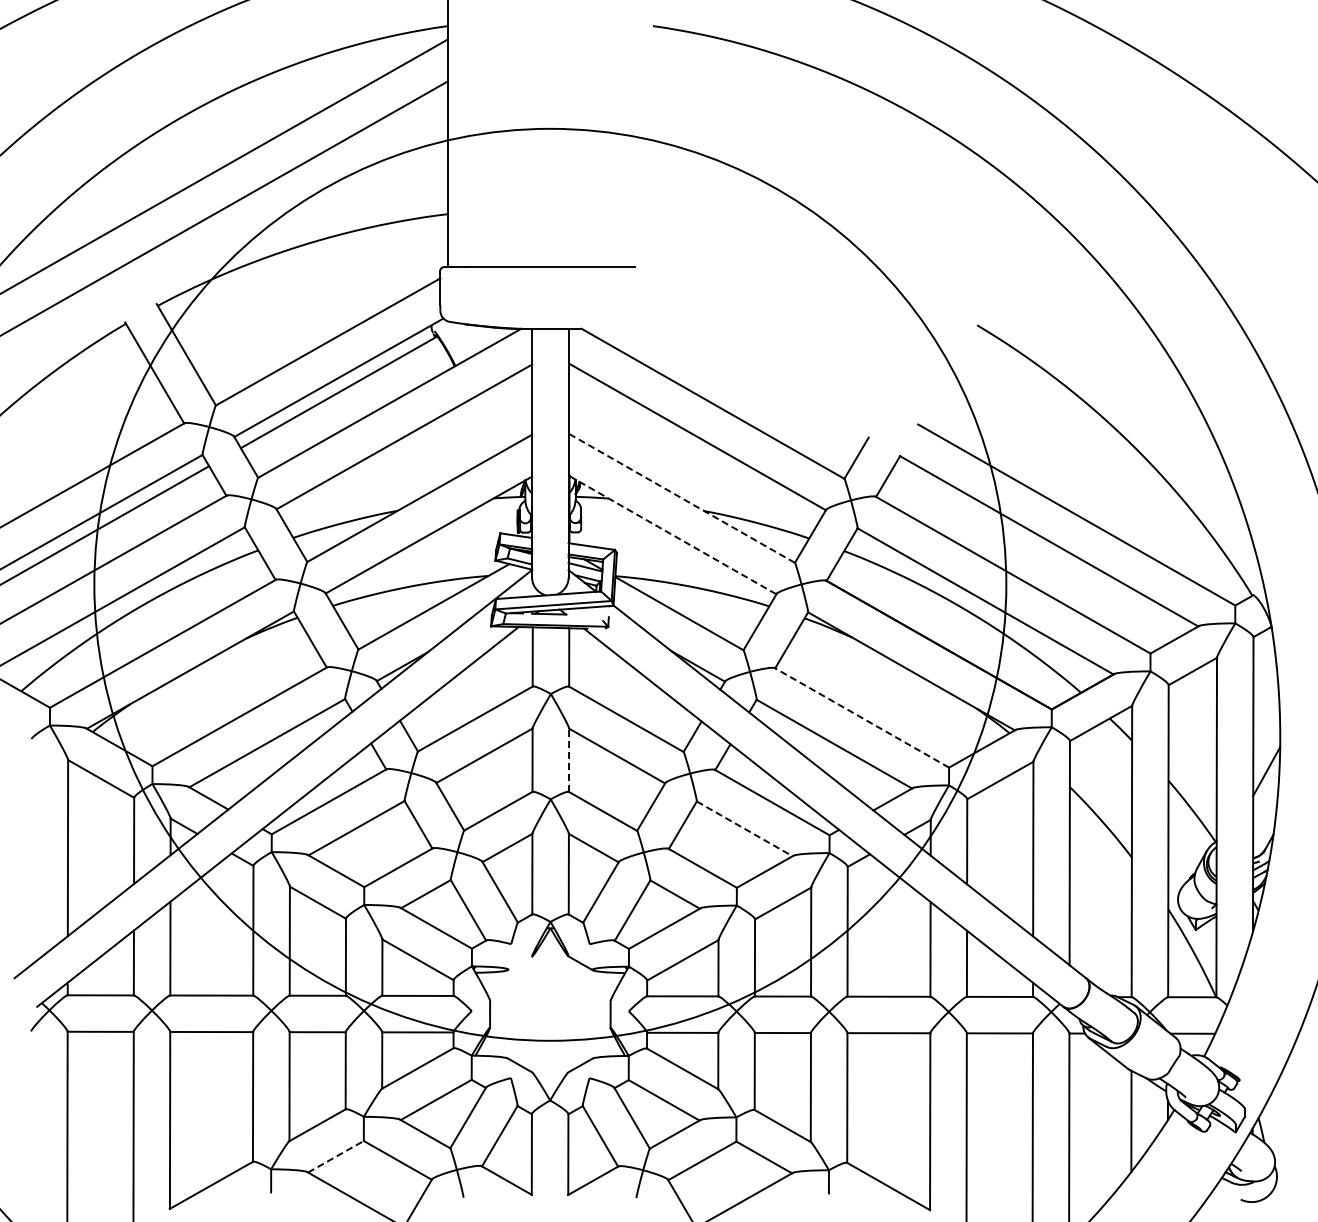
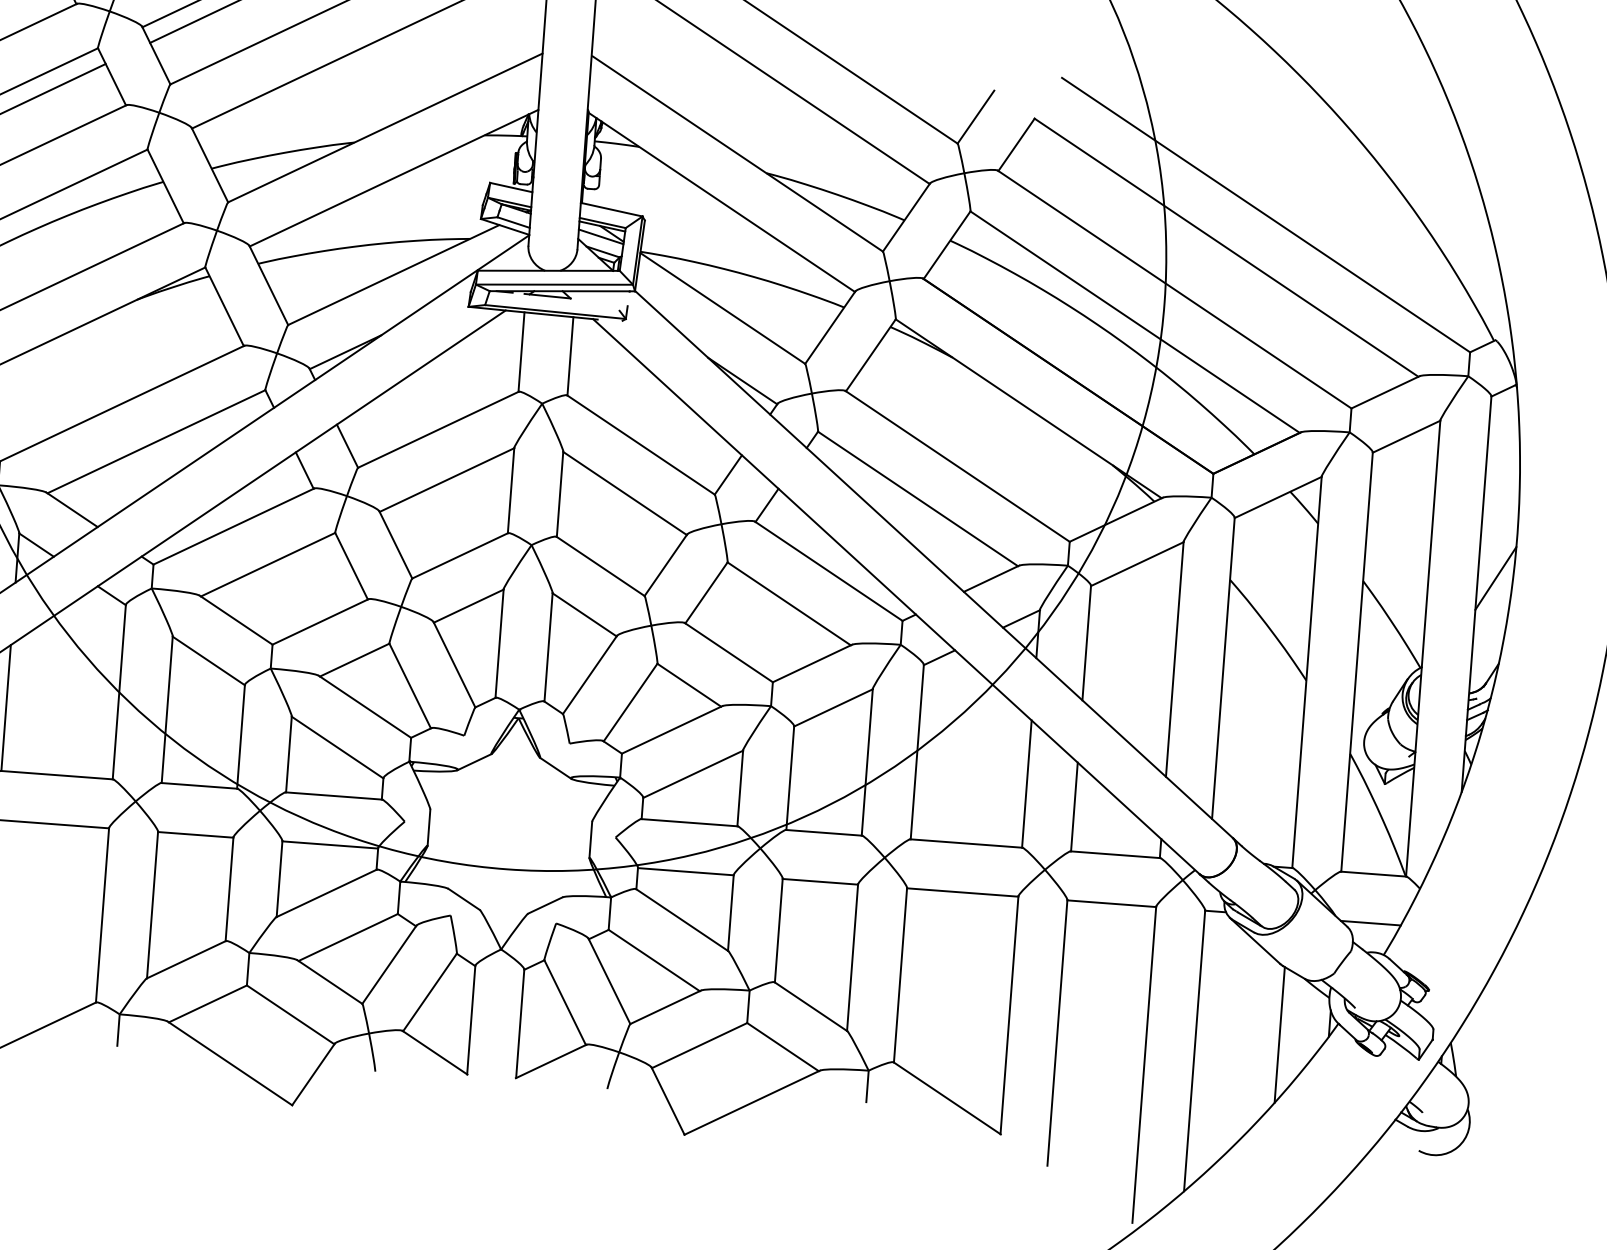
line: (682, 498) -> (738, 154), dashed -> solid
line: (673, 535) -> (722, 202), dashed -> solid
line: (861, 717) -> (957, 465), dashed -> solid
line: (569, 760) -> (560, 494), dashed -> solid
line: (745, 829) -> (790, 604), dashed -> solid
line: (519, 963) -> (473, 762), added
line: (336, 1156) -> (208, 1003), dashed -> solid

